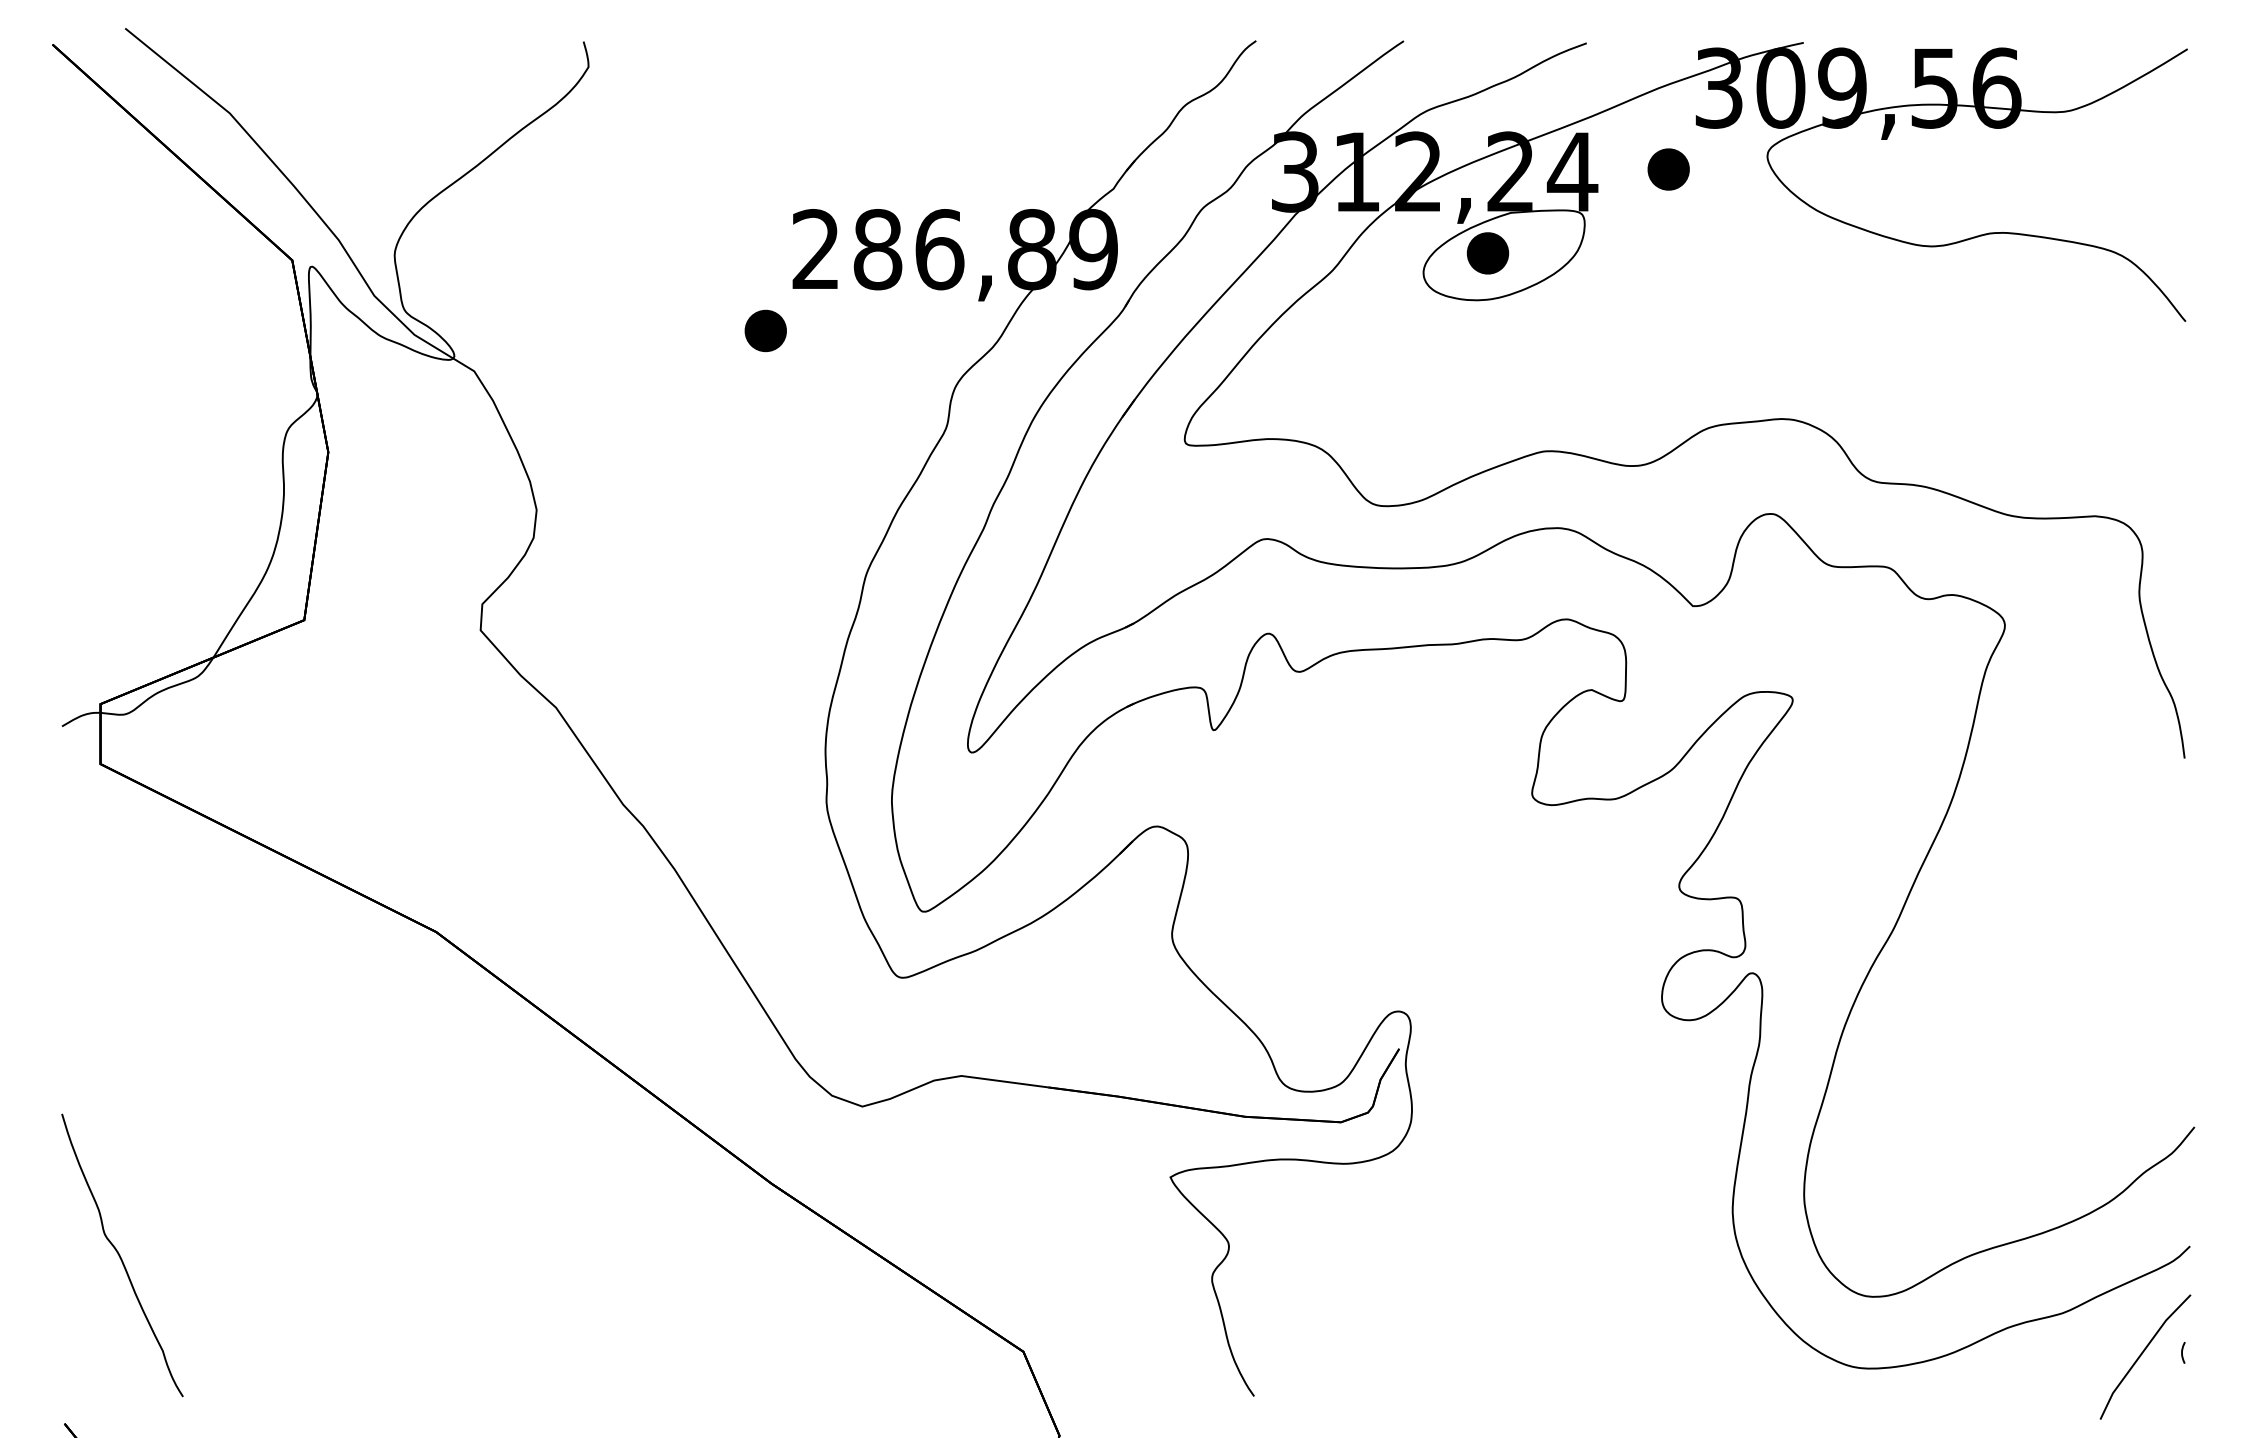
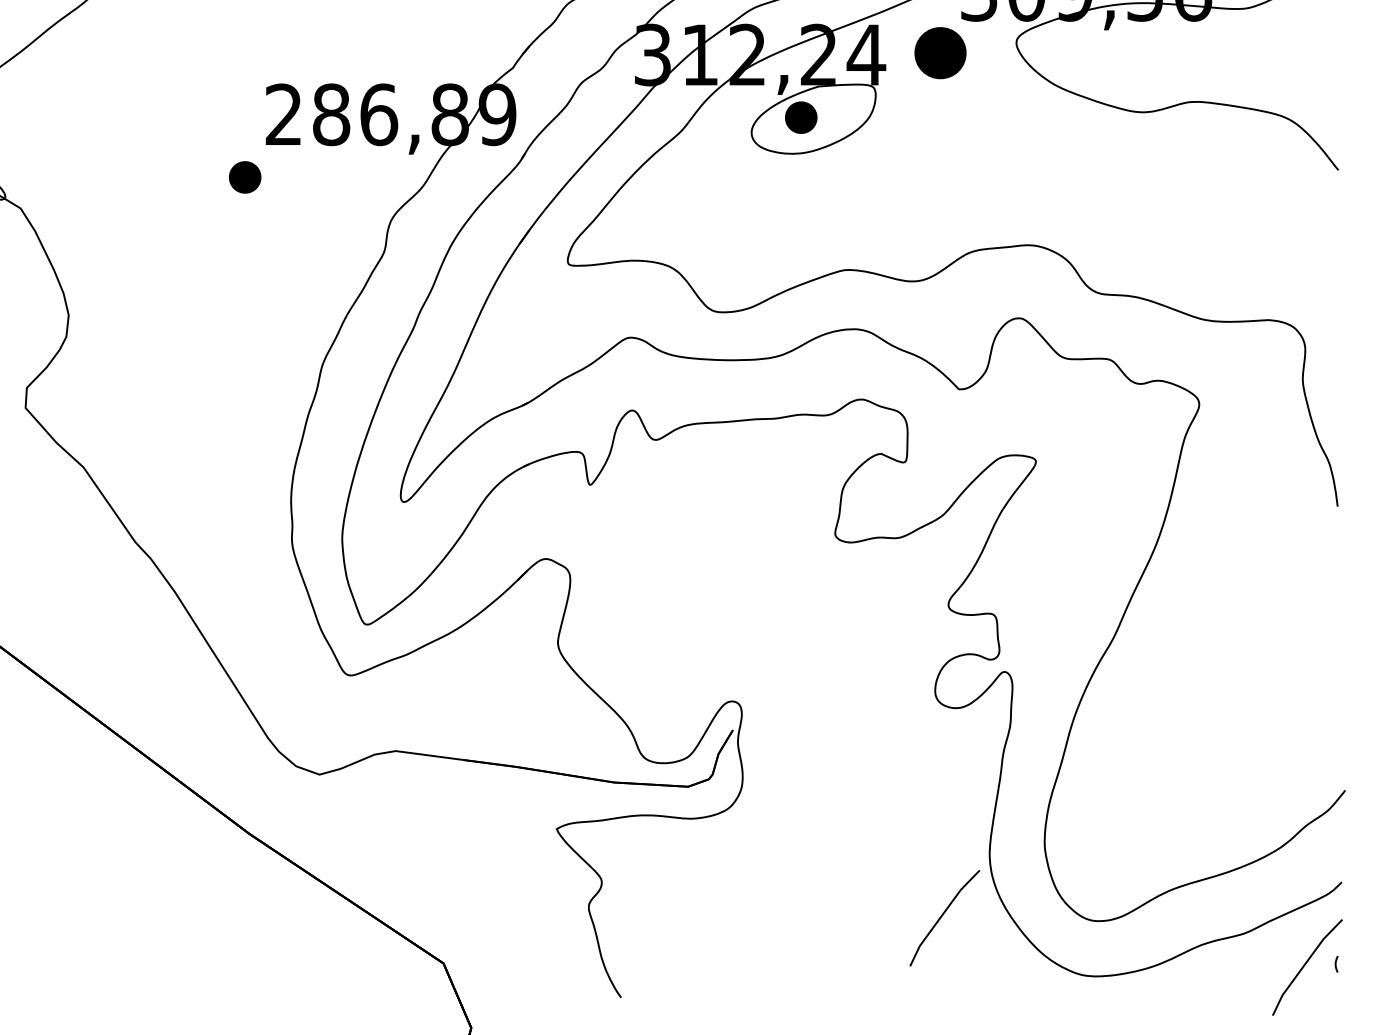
part: (1668, 169) -> (940, 53), size x1.6
line: (1672, 1289) -> (943, 915), added

